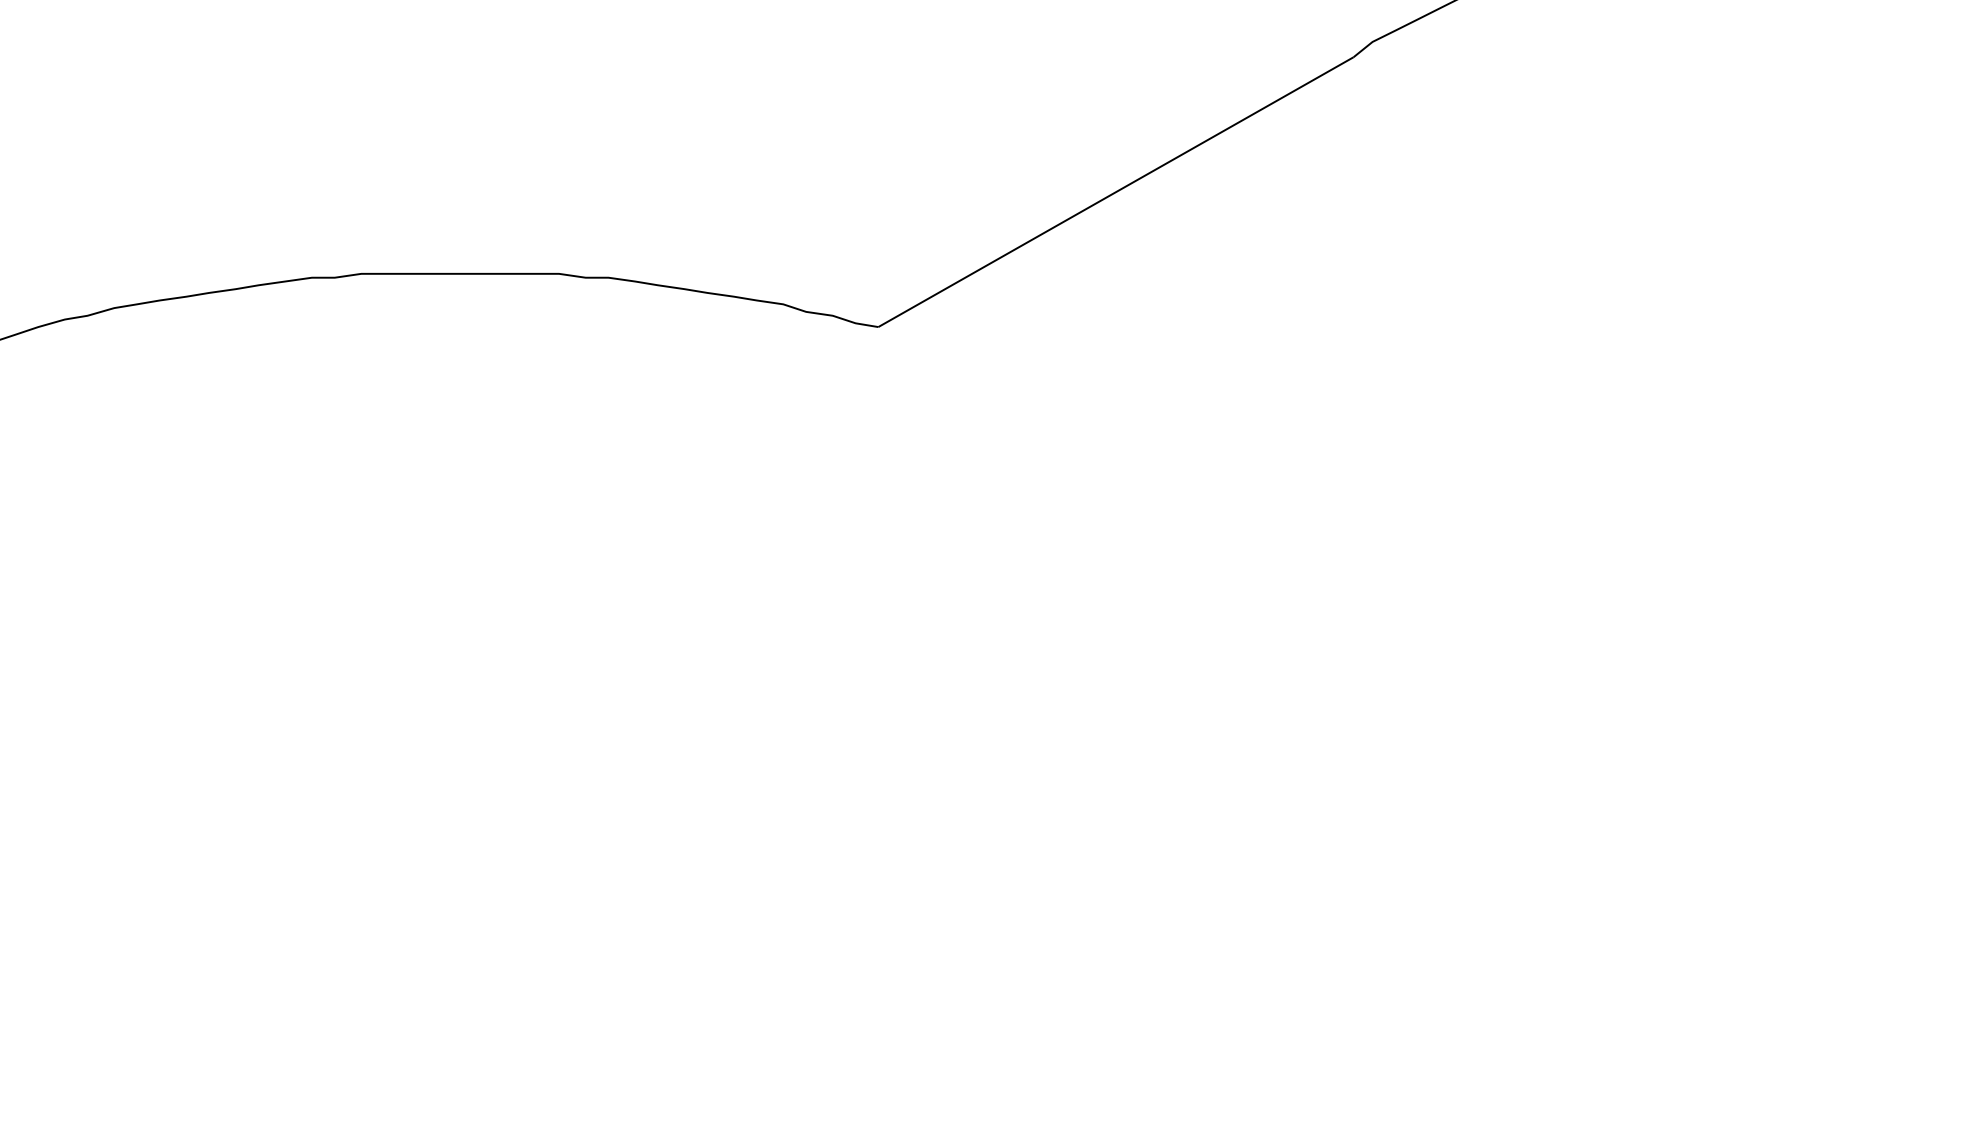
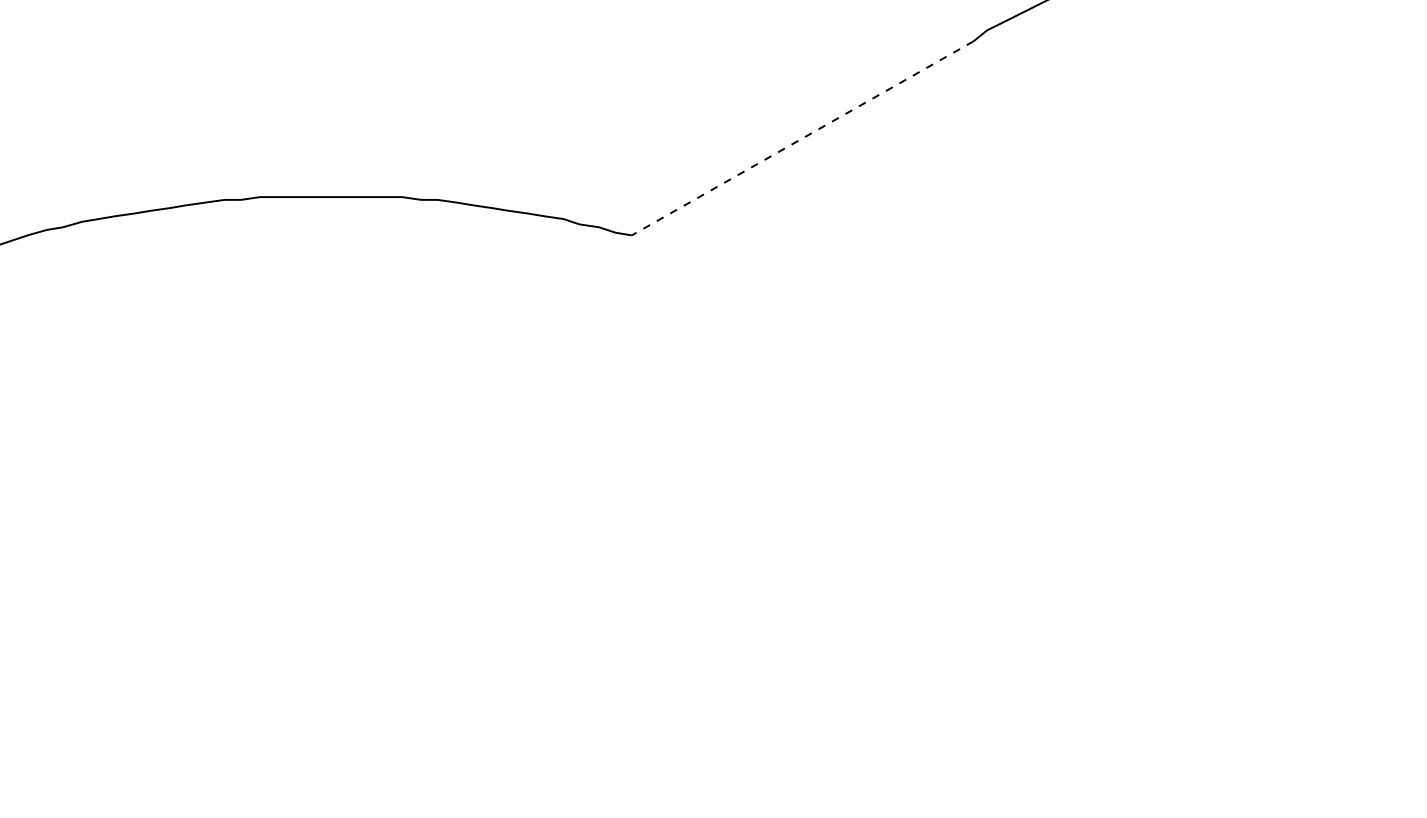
line: (1115, 192) -> (802, 138), solid -> dashed

